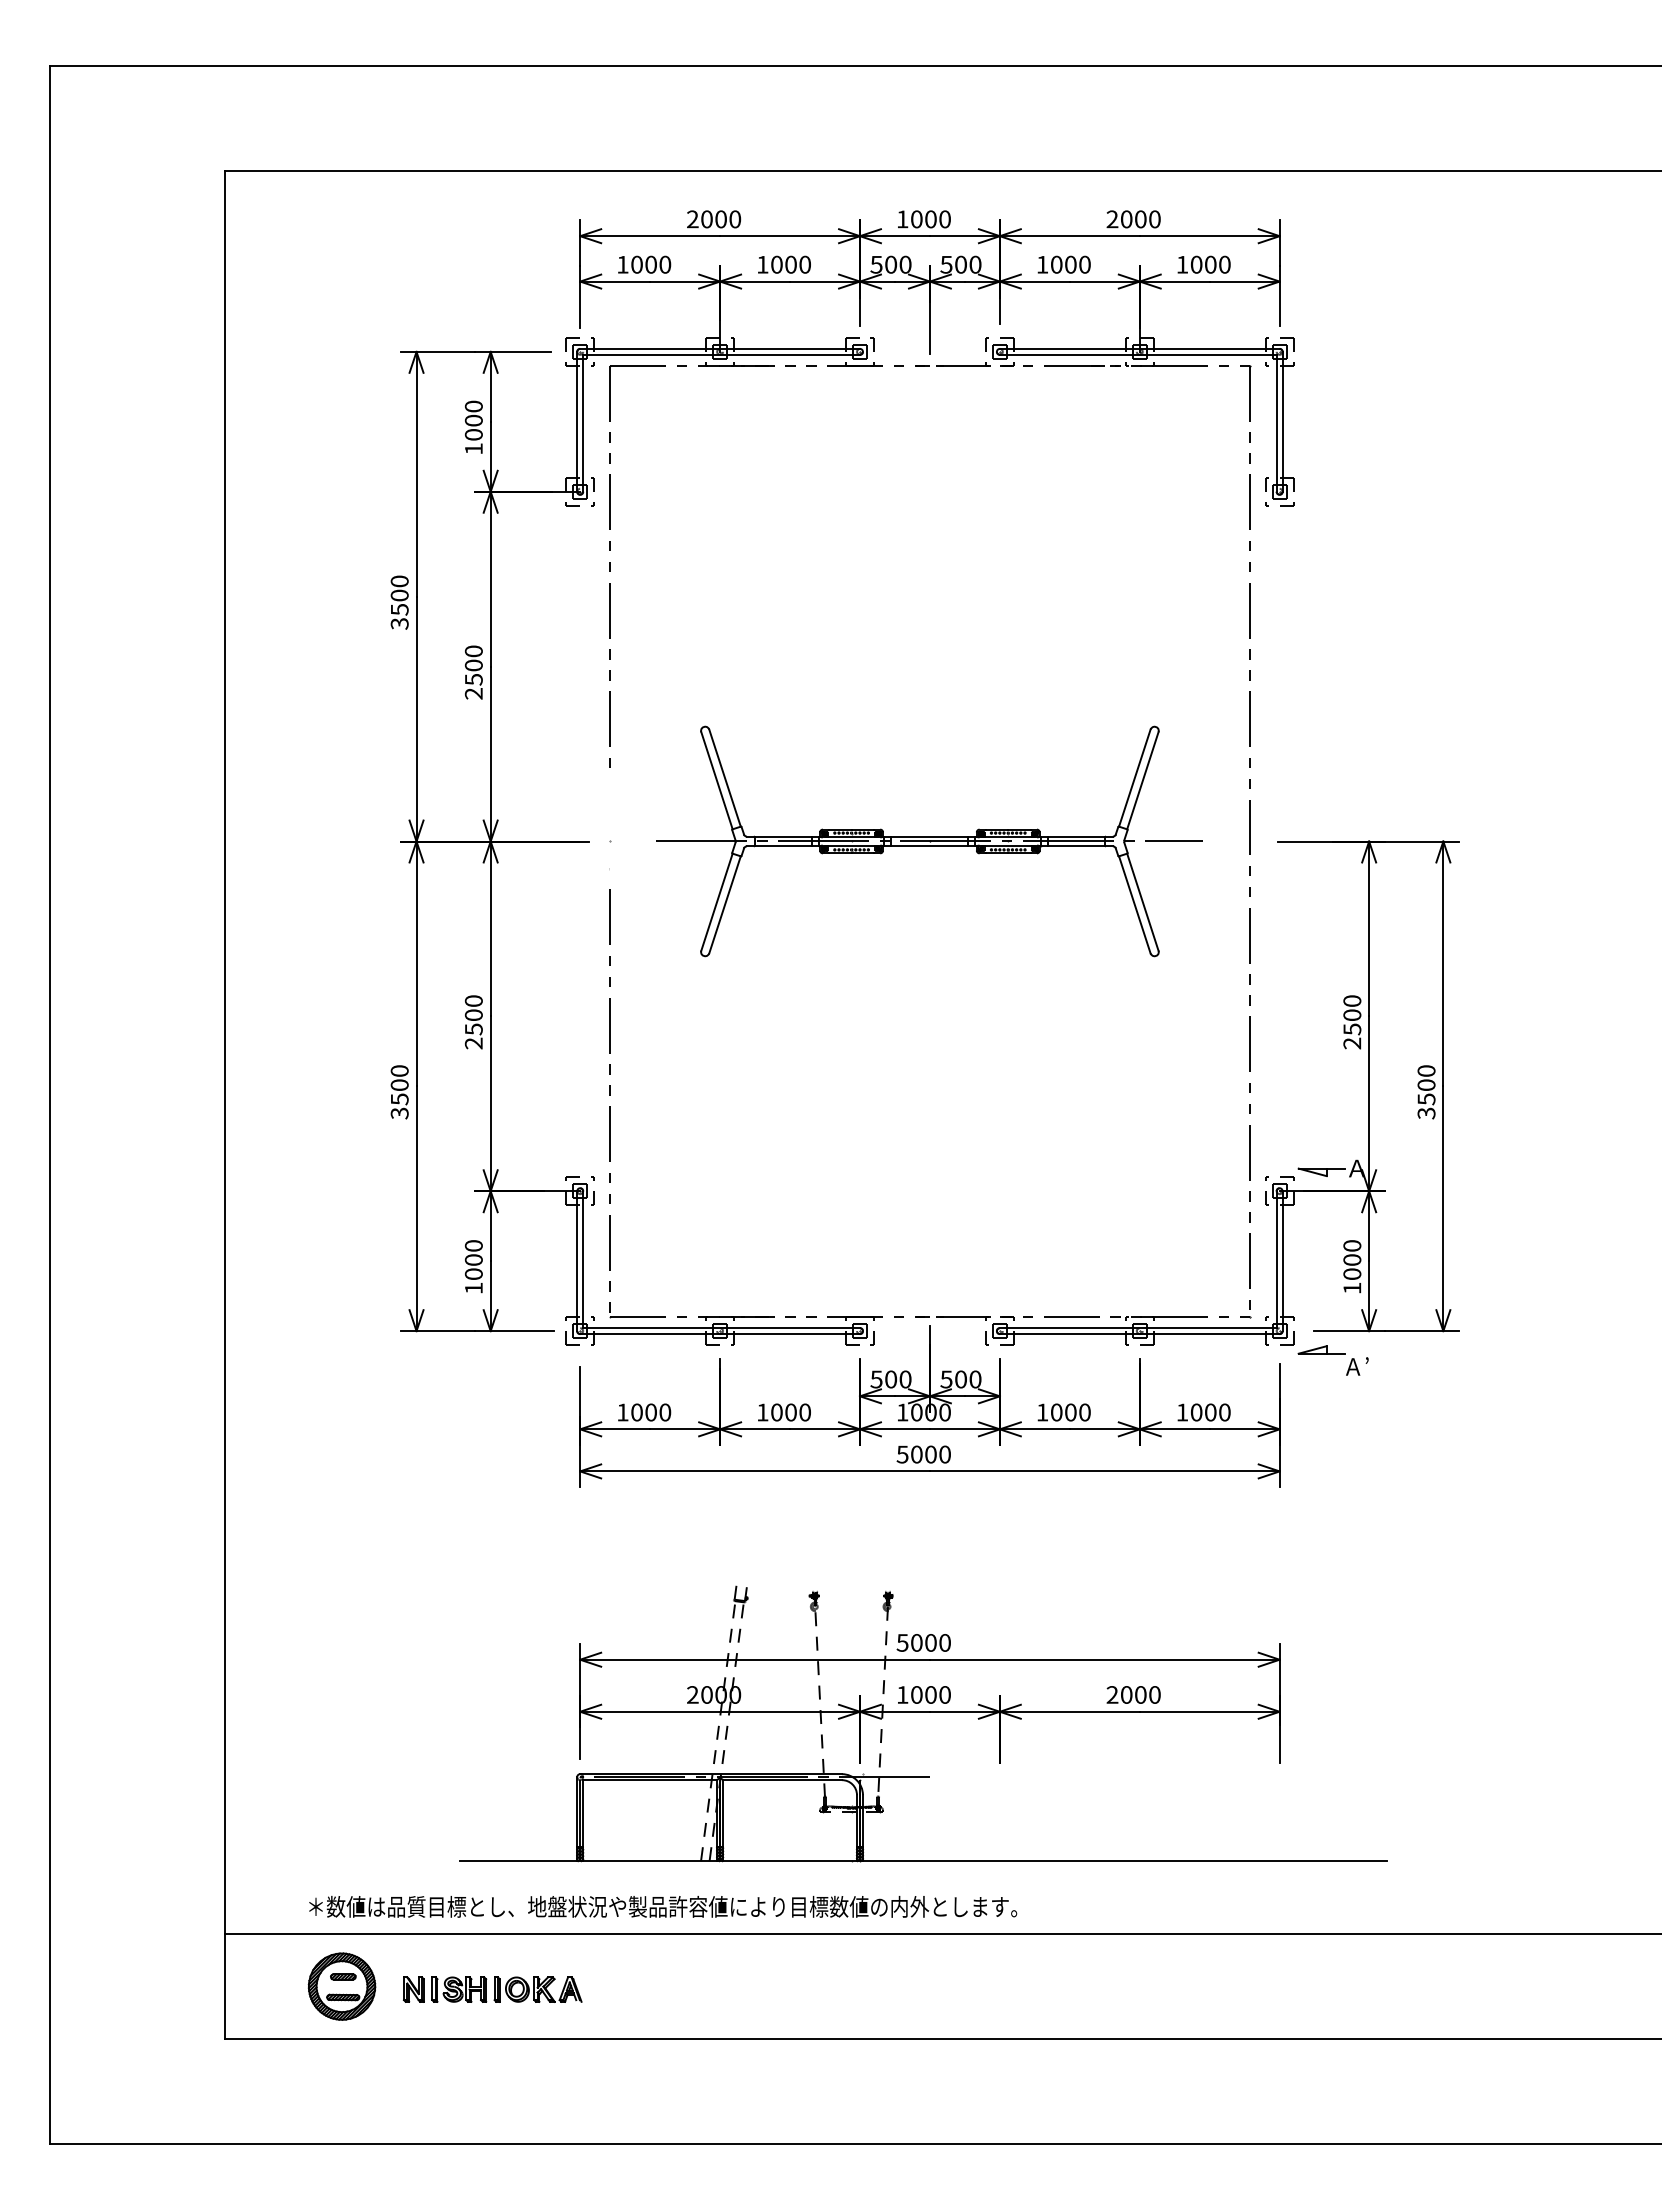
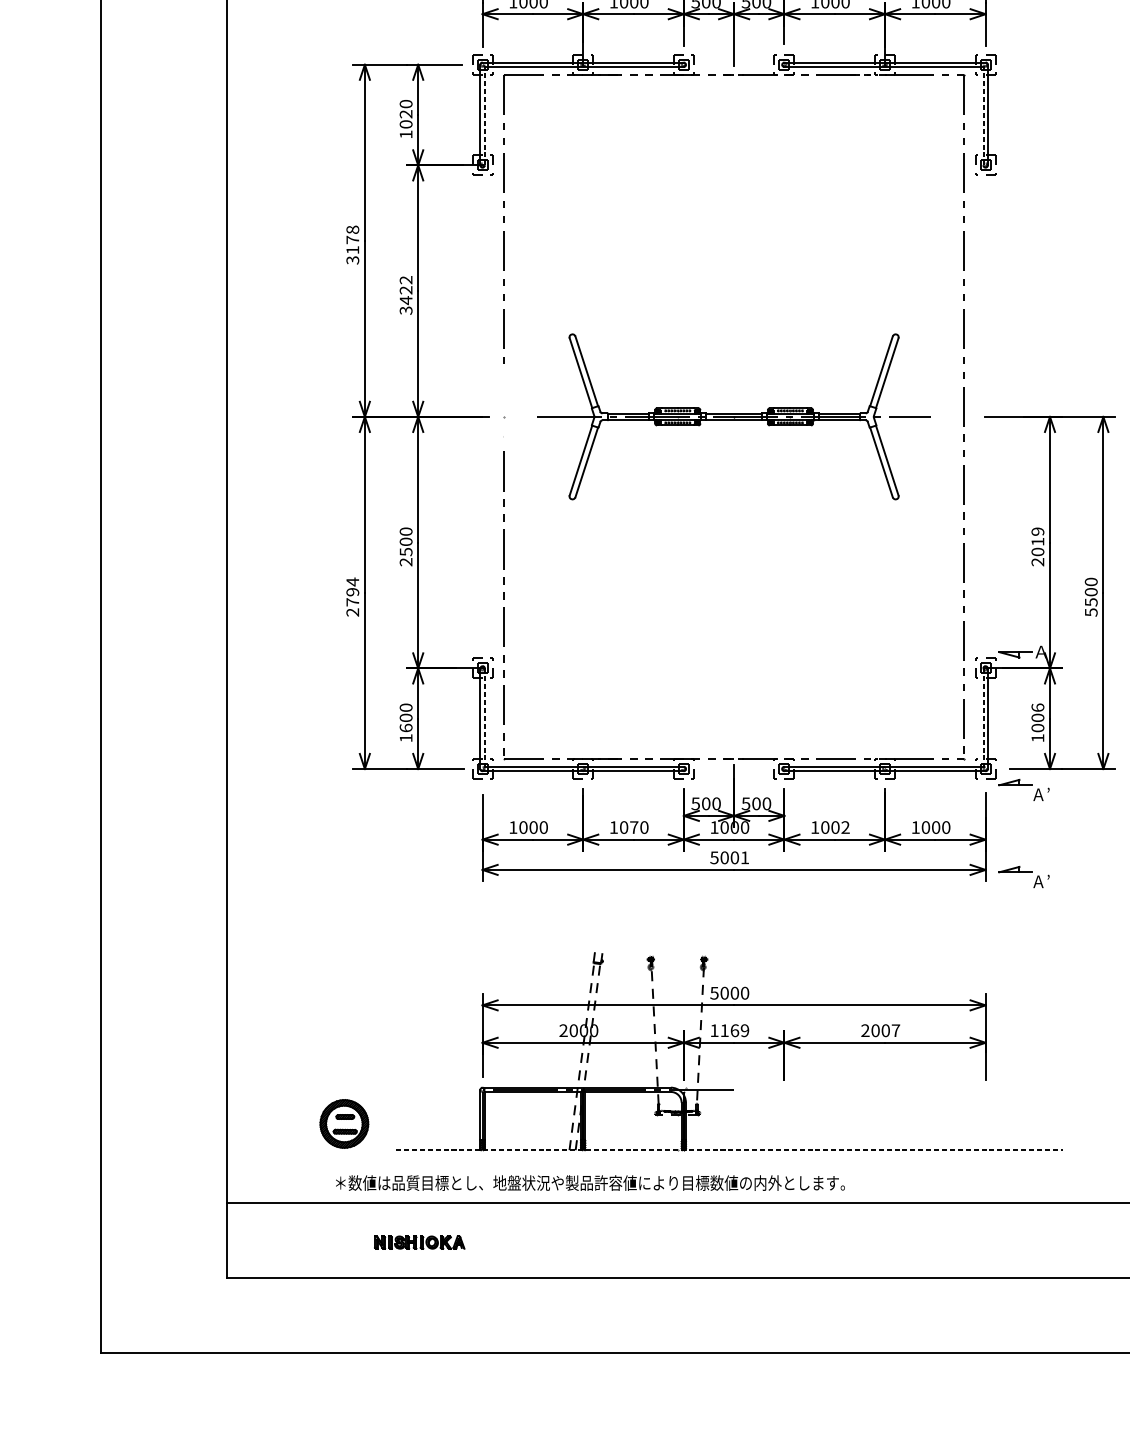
text: (473, 420) -> (405, 114), 1000 -> 1020
line: (583, 422) -> (484, 115), solid -> dashed
line: (1276, 422) -> (983, 115), solid -> dashed
text: (399, 595) -> (352, 239), 3500 -> 3178
text: (473, 672) -> (405, 295), 2500 -> 3422
text: (1352, 1015) -> (1038, 542), 2500 -> 2019
text: (399, 1091) -> (352, 596), 3500 -> 2794
text: (1426, 1112) -> (1091, 611), 3500 -> 5500
text: (1352, 1245) -> (1038, 707), 1000 -> 1006
line: (583, 1260) -> (484, 718), solid -> dashed
line: (1276, 1260) -> (983, 718), solid -> dashed
text: (473, 1273) -> (405, 727), 1000 -> 1600
text: (790, 1412) -> (633, 827), 1000 -> 1070
text: (1084, 1412) -> (845, 827), 1000 -> 1002
text: (944, 1454) -> (744, 857), 5000 -> 5001
part: (1332, 1481) -> (1023, 877), added
text: (930, 1694) -> (734, 1030), 1000 -> 1169
text: (1154, 1694) -> (895, 1030), 2000 -> 2007
line: (923, 1861) -> (729, 1150), solid -> dashed
part: (663, 1906) -> (590, 1182), moved
part: (341, 1986) -> (344, 1123), moved
part: (492, 1989) -> (419, 1242), size x0.7

